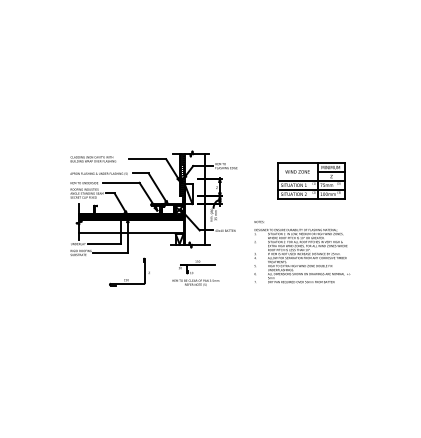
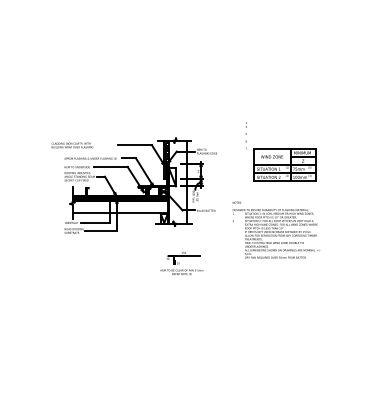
text: (93, 159) -> (72, 145), moved
text: (254, 267) -> (245, 135), moved
part: (195, 273) -> (181, 263), moved
part: (128, 279) -> (117, 255), removed

